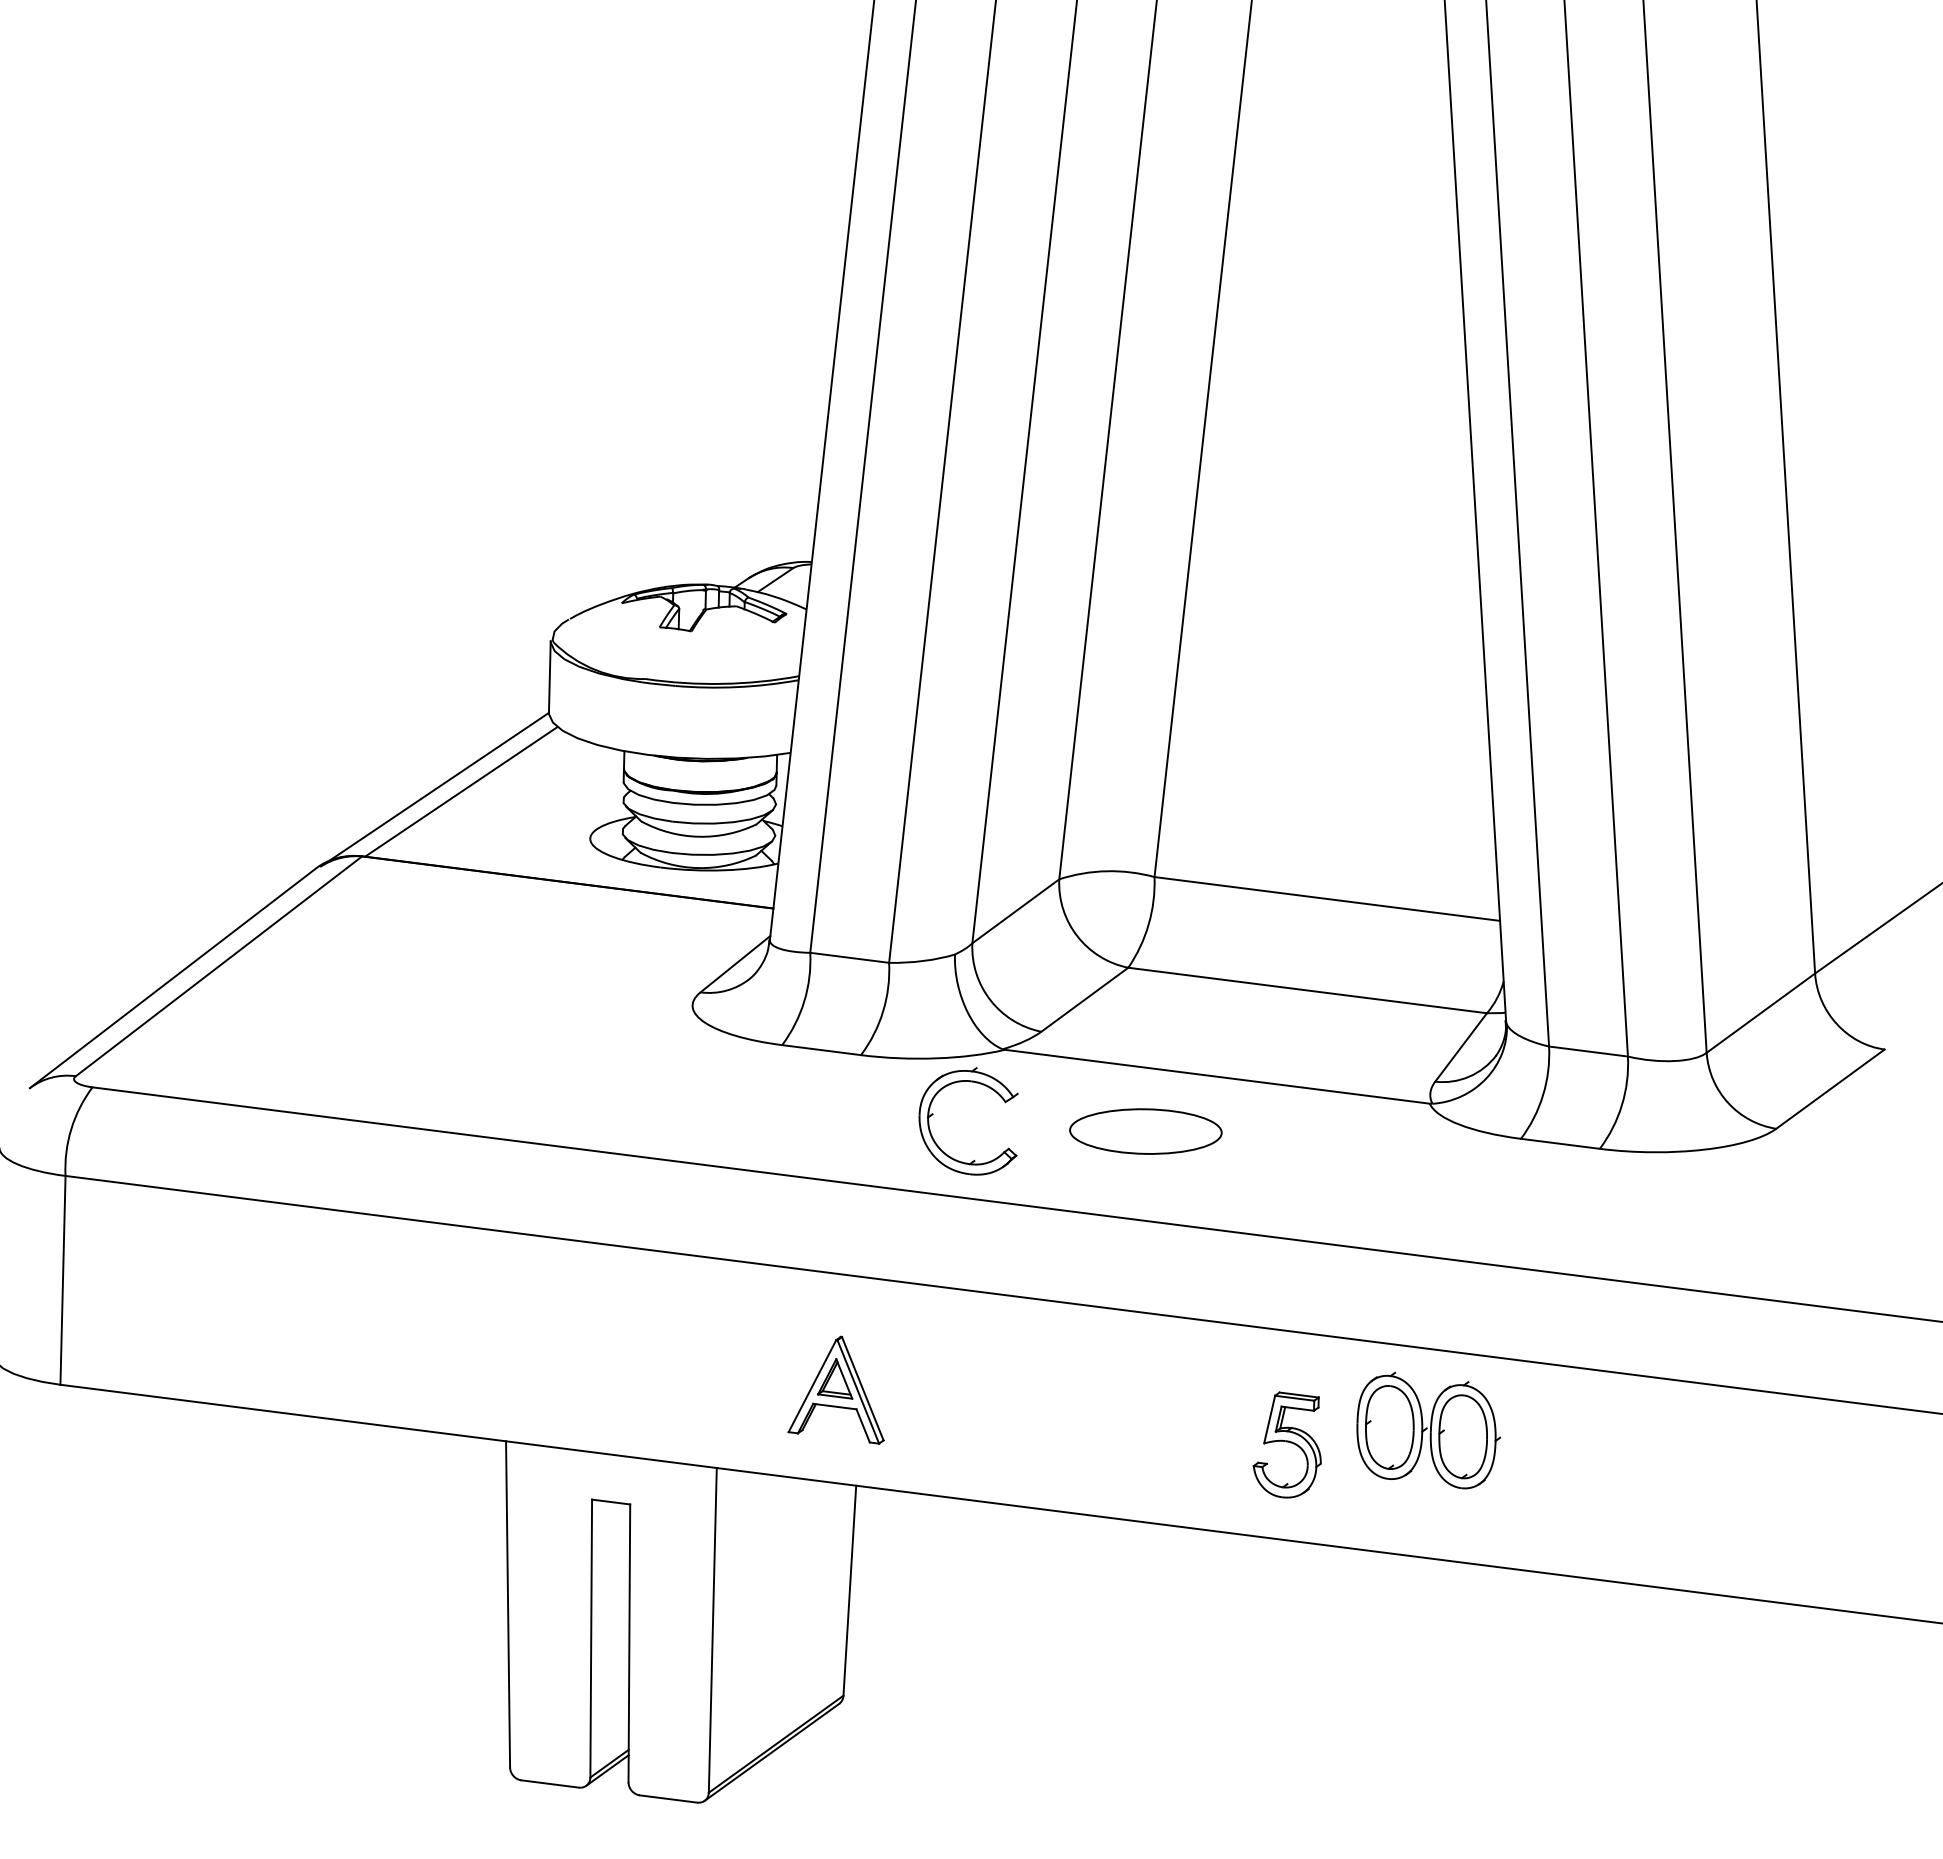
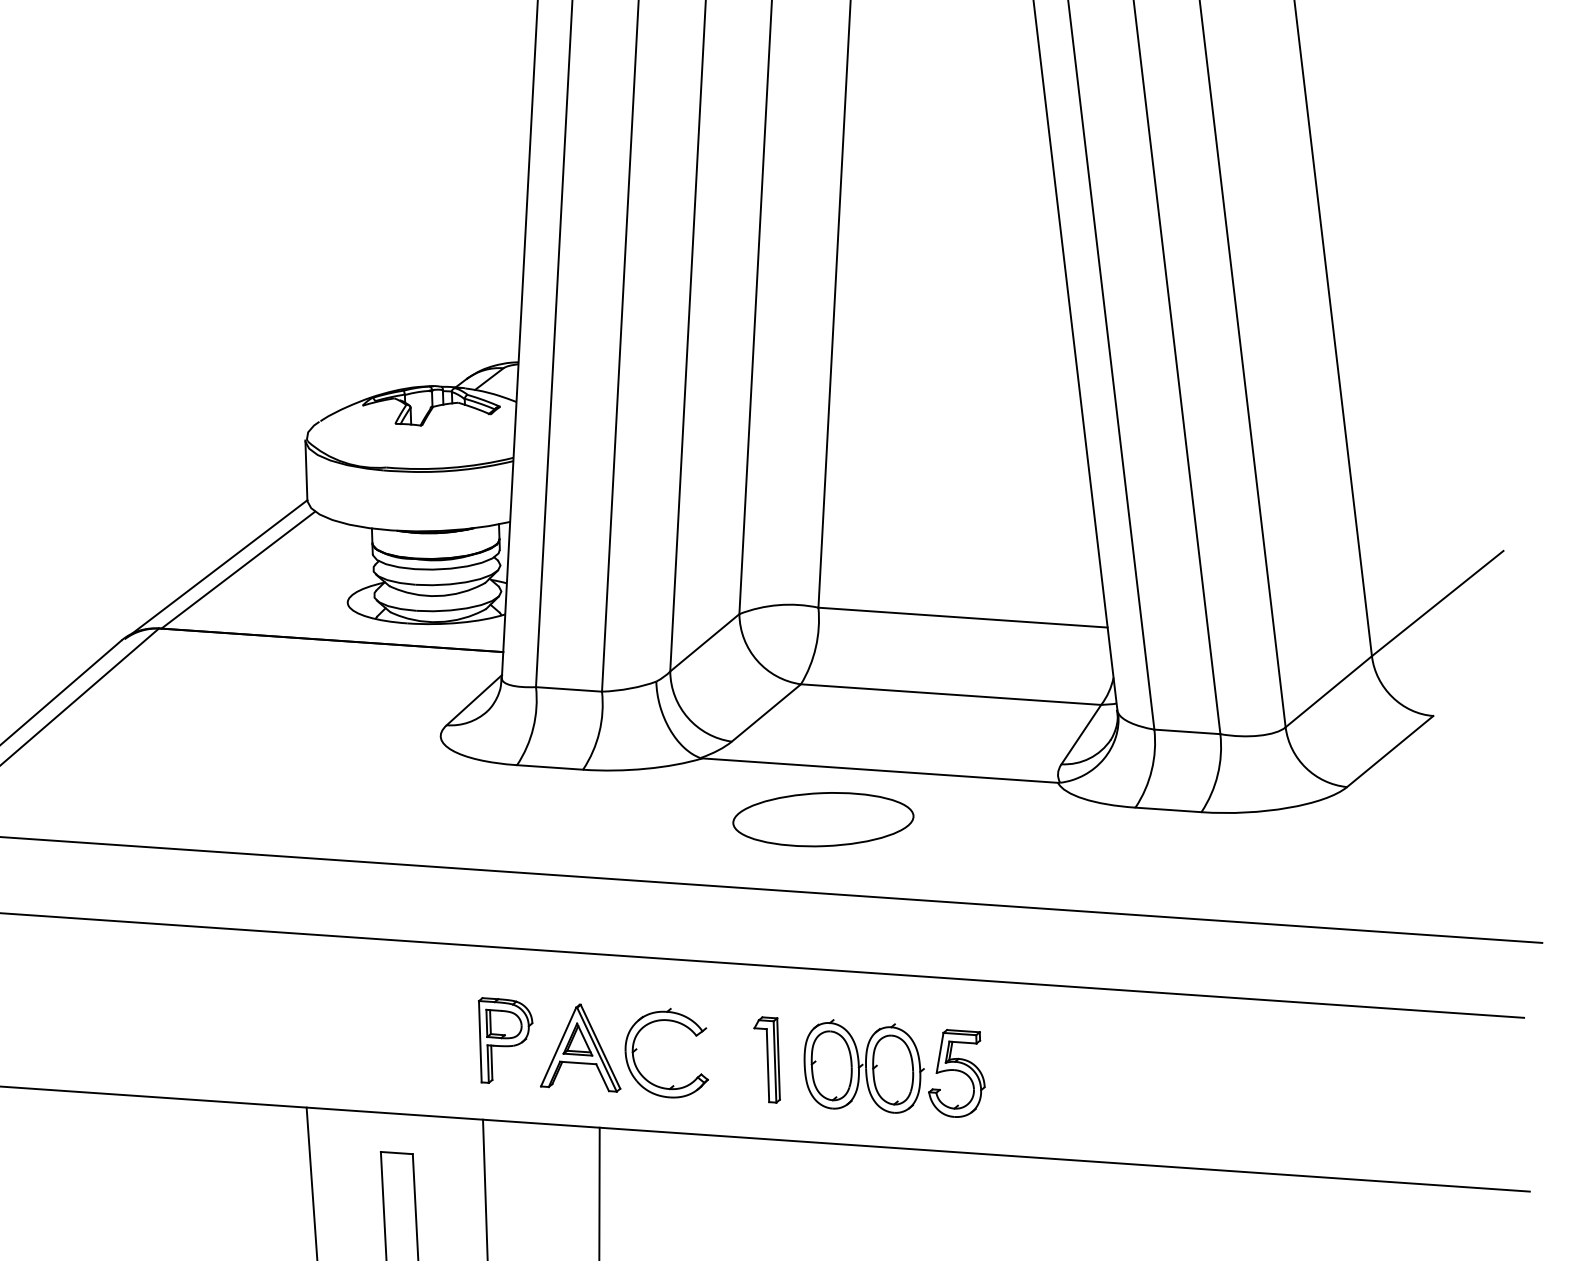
part: (933, 1114) -> (637, 1049), moved
part: (1145, 1131) -> (823, 819), size x1.43
part: (749, 1373) -> (505, 1039), added
part: (1062, 1415) -> (767, 1059), added
part: (1428, 1430) -> (864, 1066), moved

